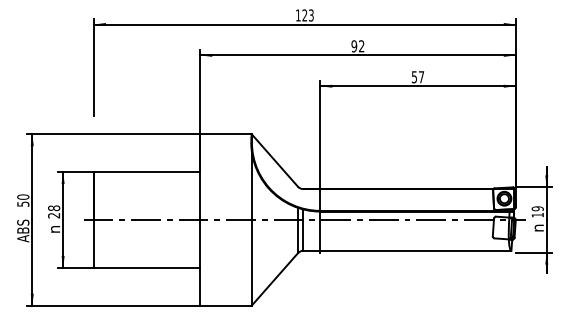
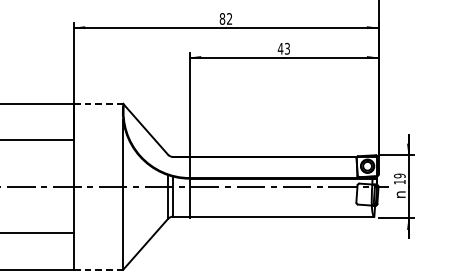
text: (354, 46) -> (222, 19), 92 -> 82
text: (417, 77) -> (283, 49), 57 -> 43
line: (226, 134) -> (98, 104), solid -> dashed
line: (226, 305) -> (98, 269), solid -> dashed

